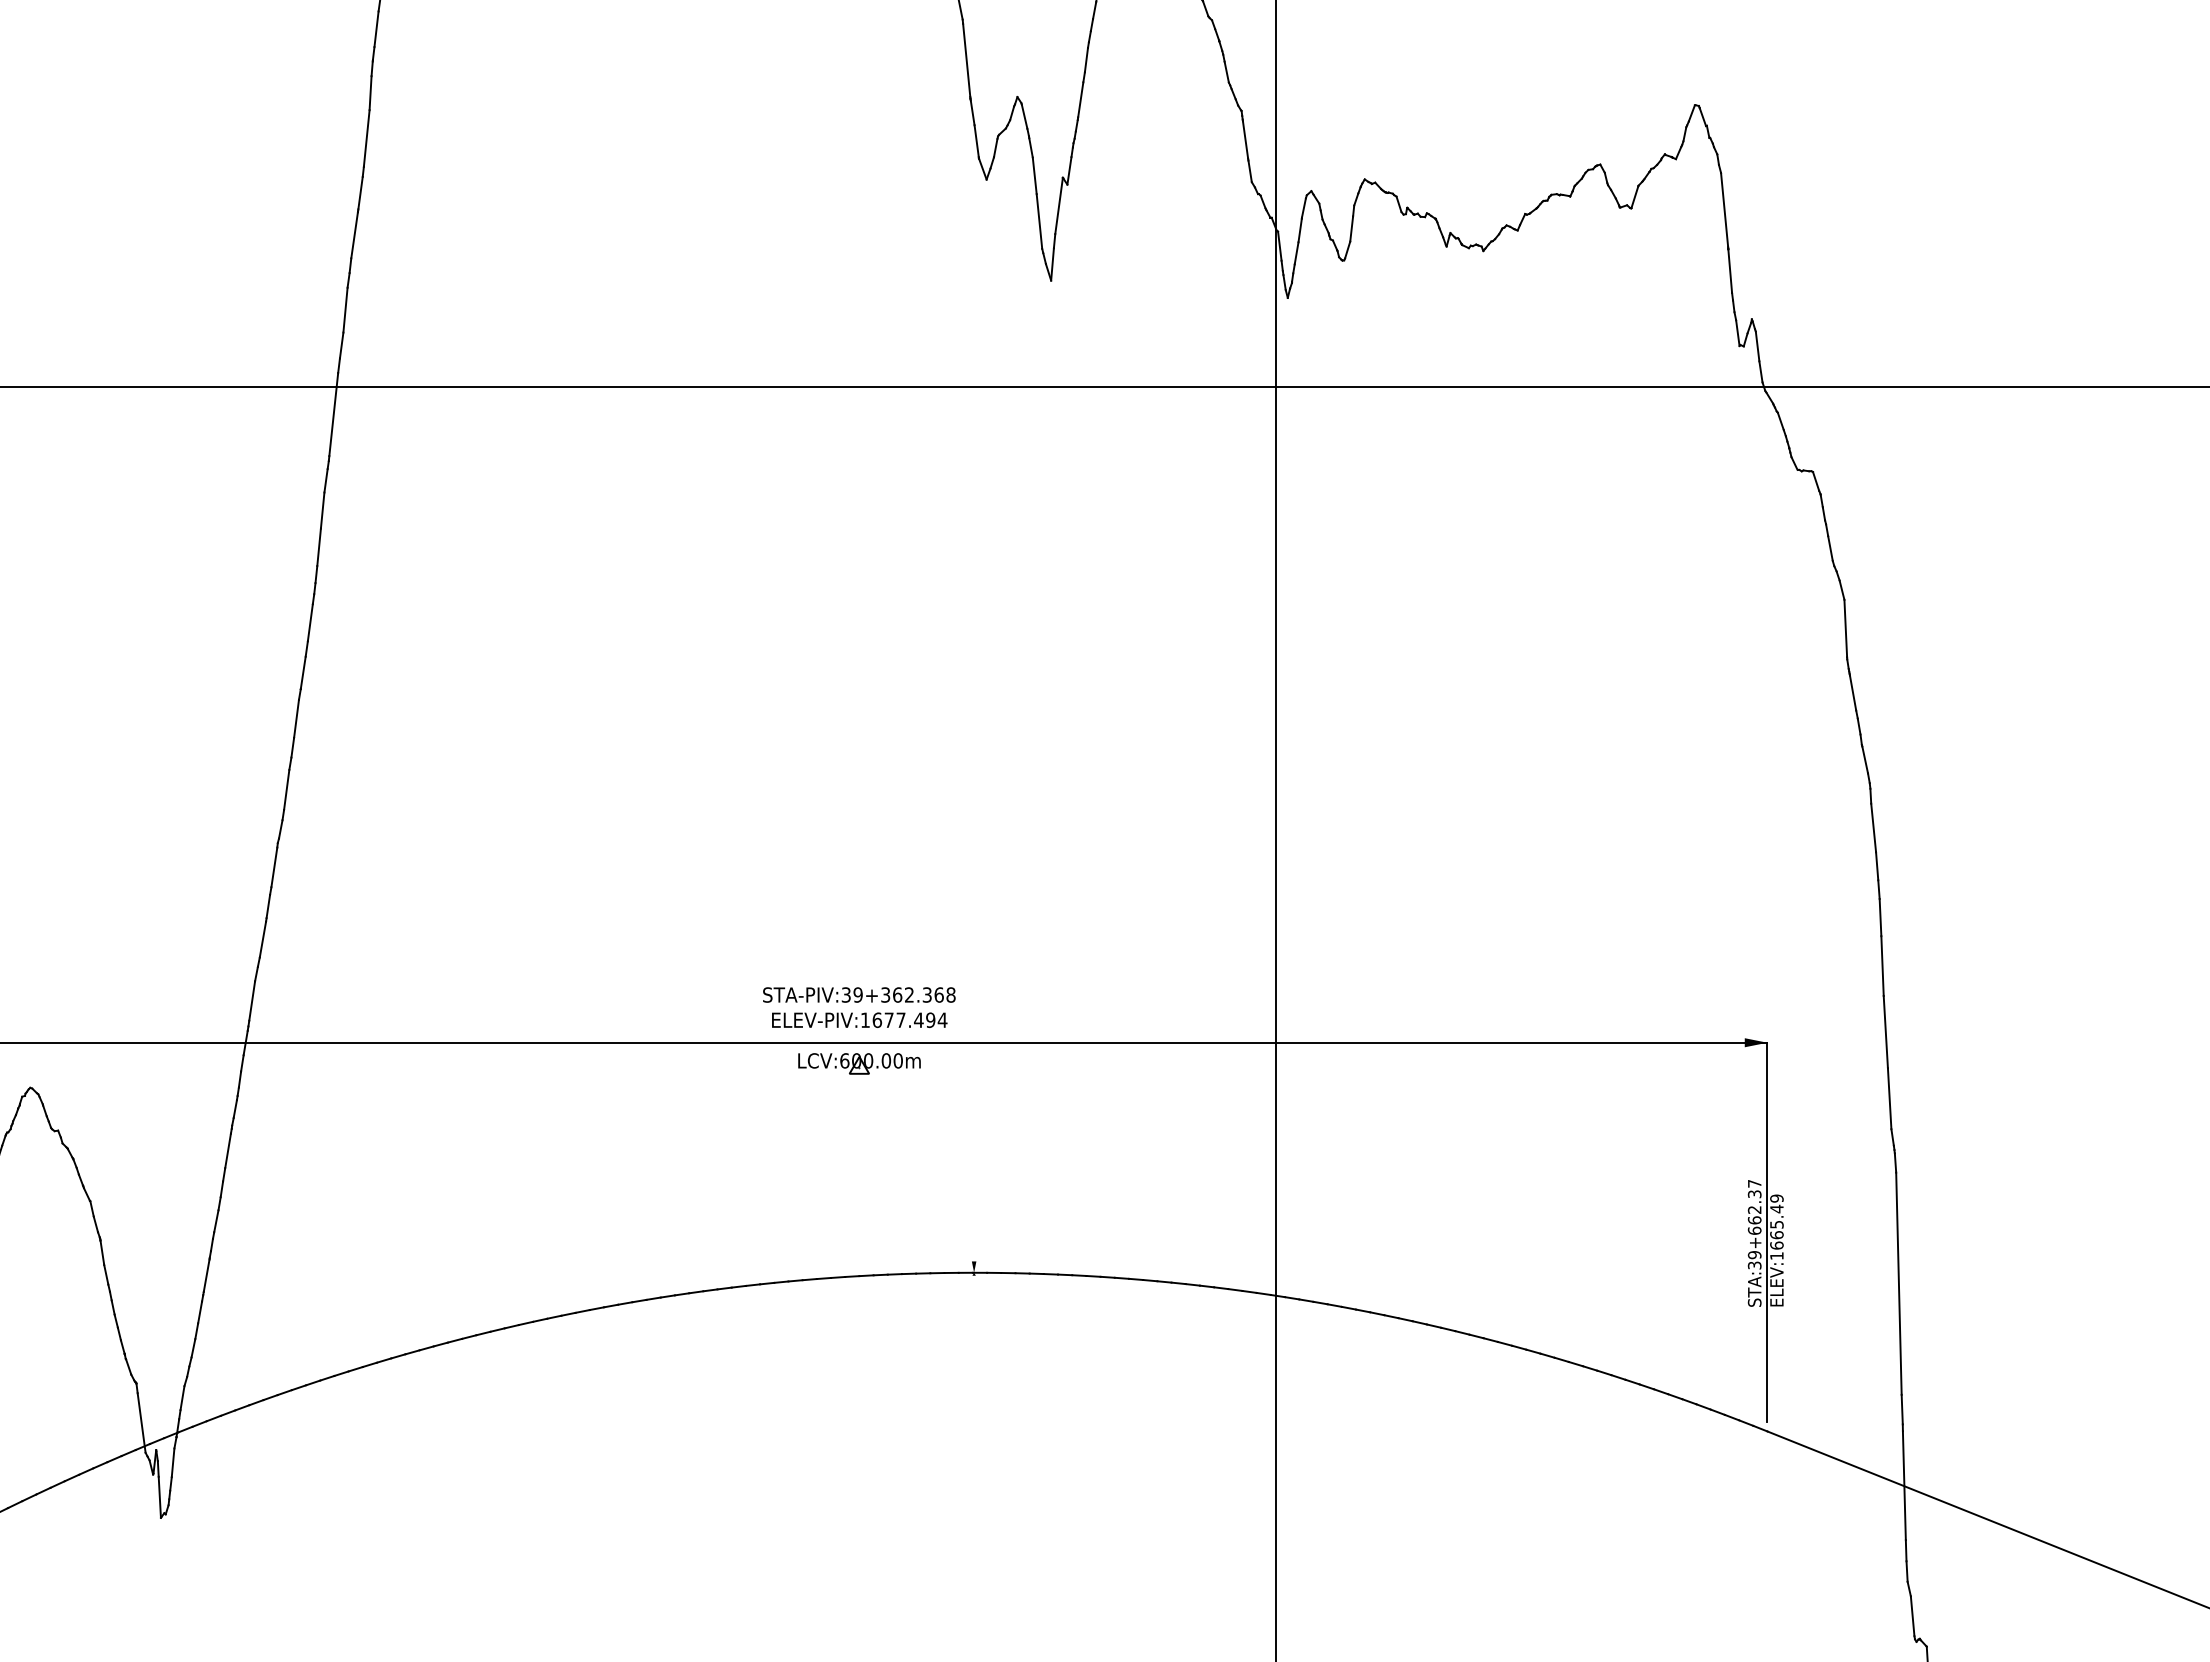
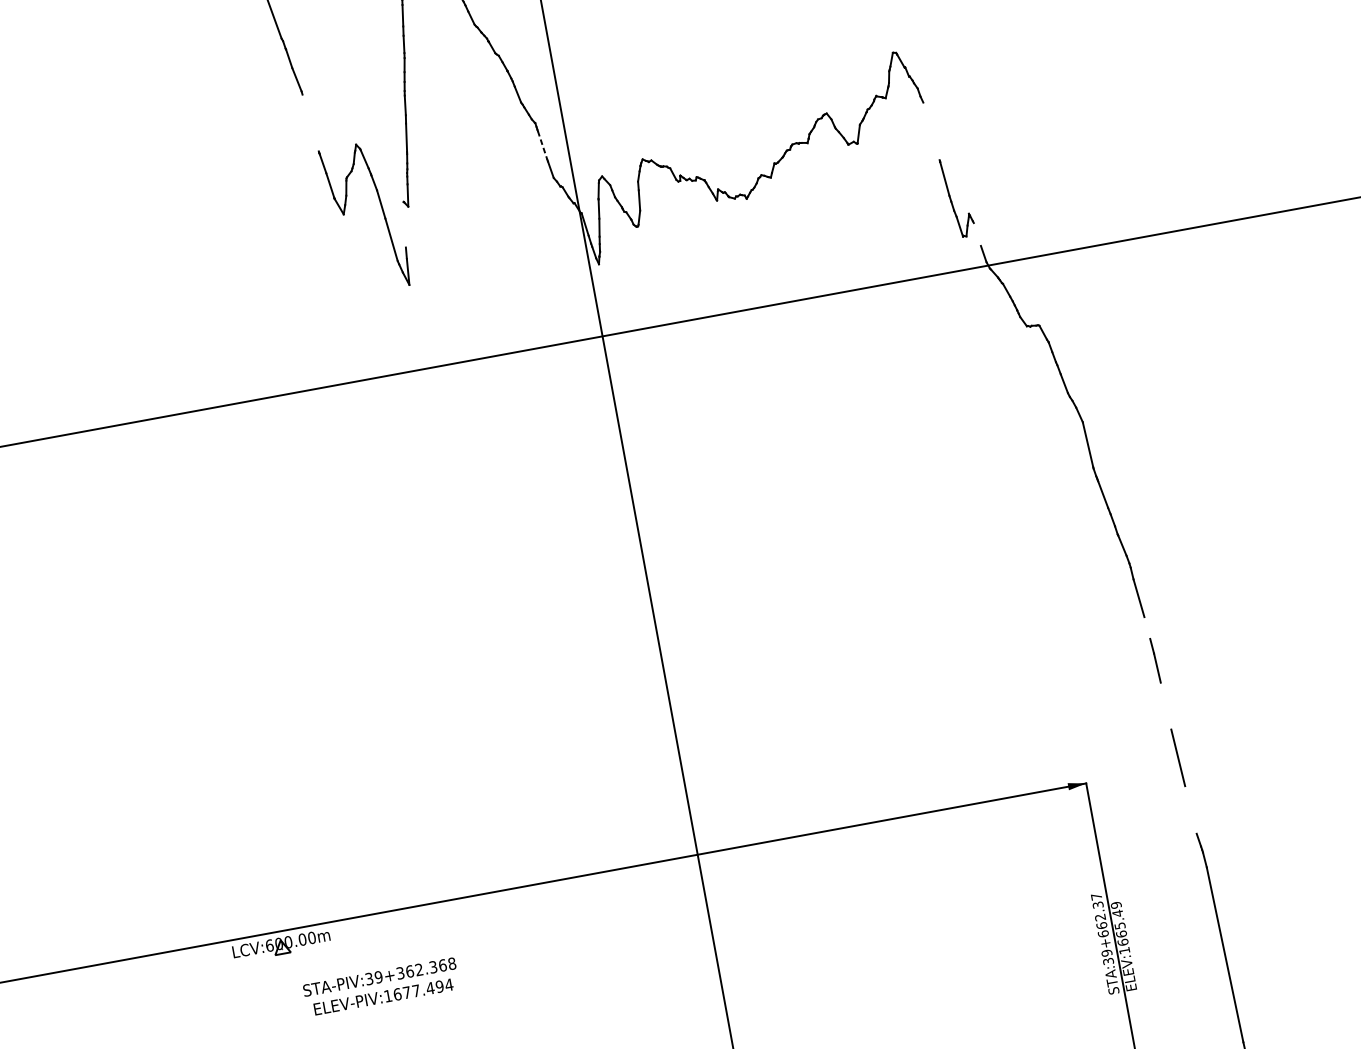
line: (966, 59) -> (310, 122), removed
line: (1245, 139) -> (542, 145), solid -> dashed
line: (1058, 205) -> (404, 224), removed
line: (1724, 209) -> (931, 131), removed
line: (1757, 346) -> (977, 234), removed
line: (1877, 866) -> (1147, 628), removed
line: (1882, 965) -> (1165, 705), removed
text: (859, 1007) -> (381, 986), moved
part: (859, 1063) -> (281, 945), moved
line: (1889, 1098) -> (1190, 809), removed

